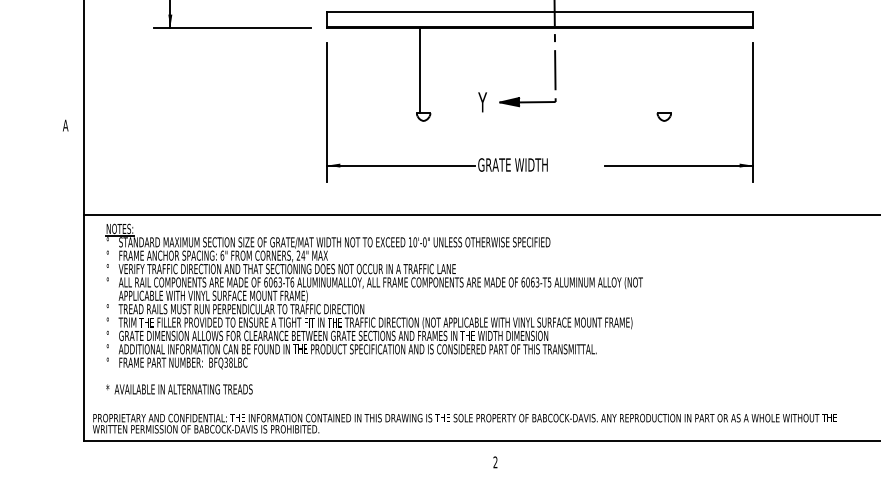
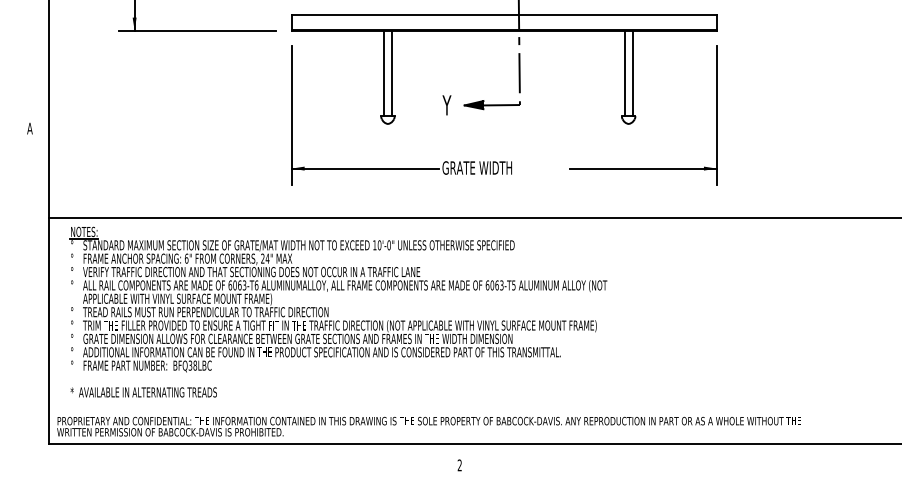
line: (427, 70) -> (391, 73), added
line: (660, 70) -> (624, 73), added
line: (668, 70) -> (632, 73), added

